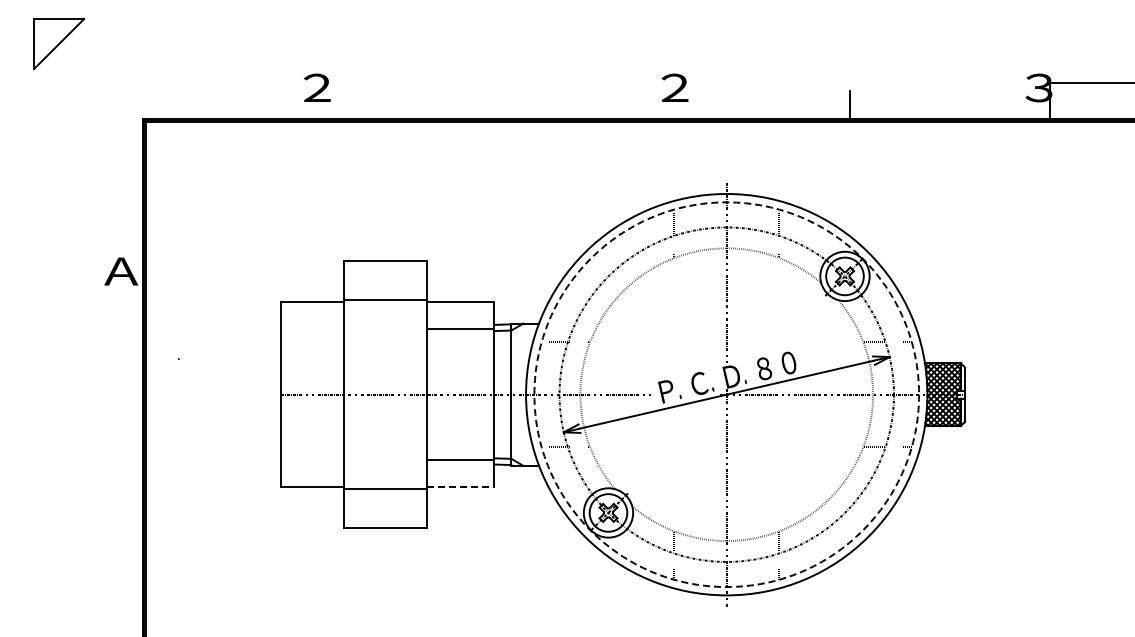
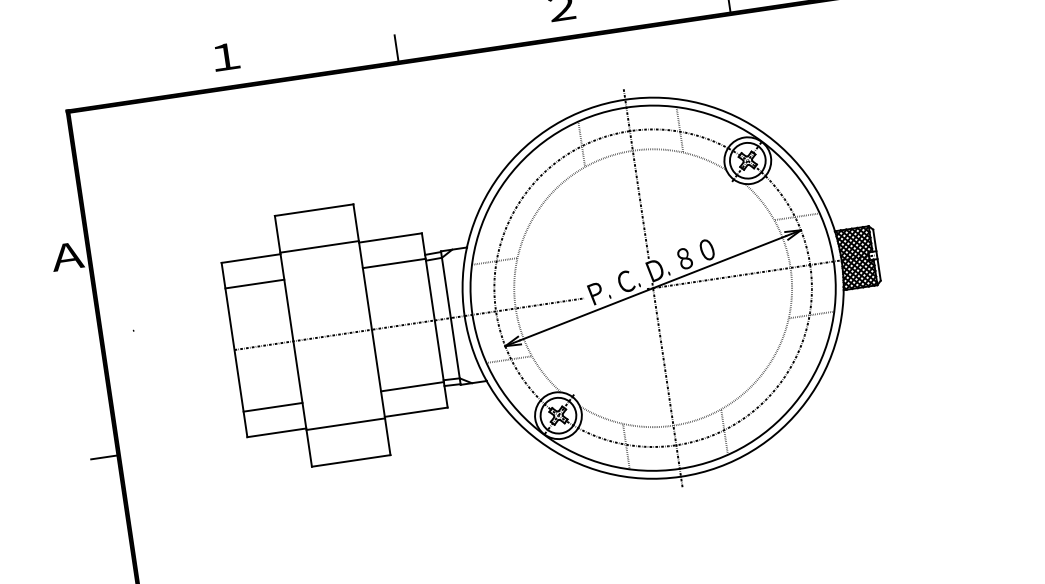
text: (316, 87) -> (225, 56), ２ -> １
line: (496, 105) -> (396, 48), added
line: (312, 329) -> (255, 284), added
circle: (726, 394) -> (652, 288), dashed -> solid
line: (312, 460) -> (273, 407), added
line: (128, 486) -> (103, 457), added
line: (461, 487) -> (416, 412), dashed -> solid

